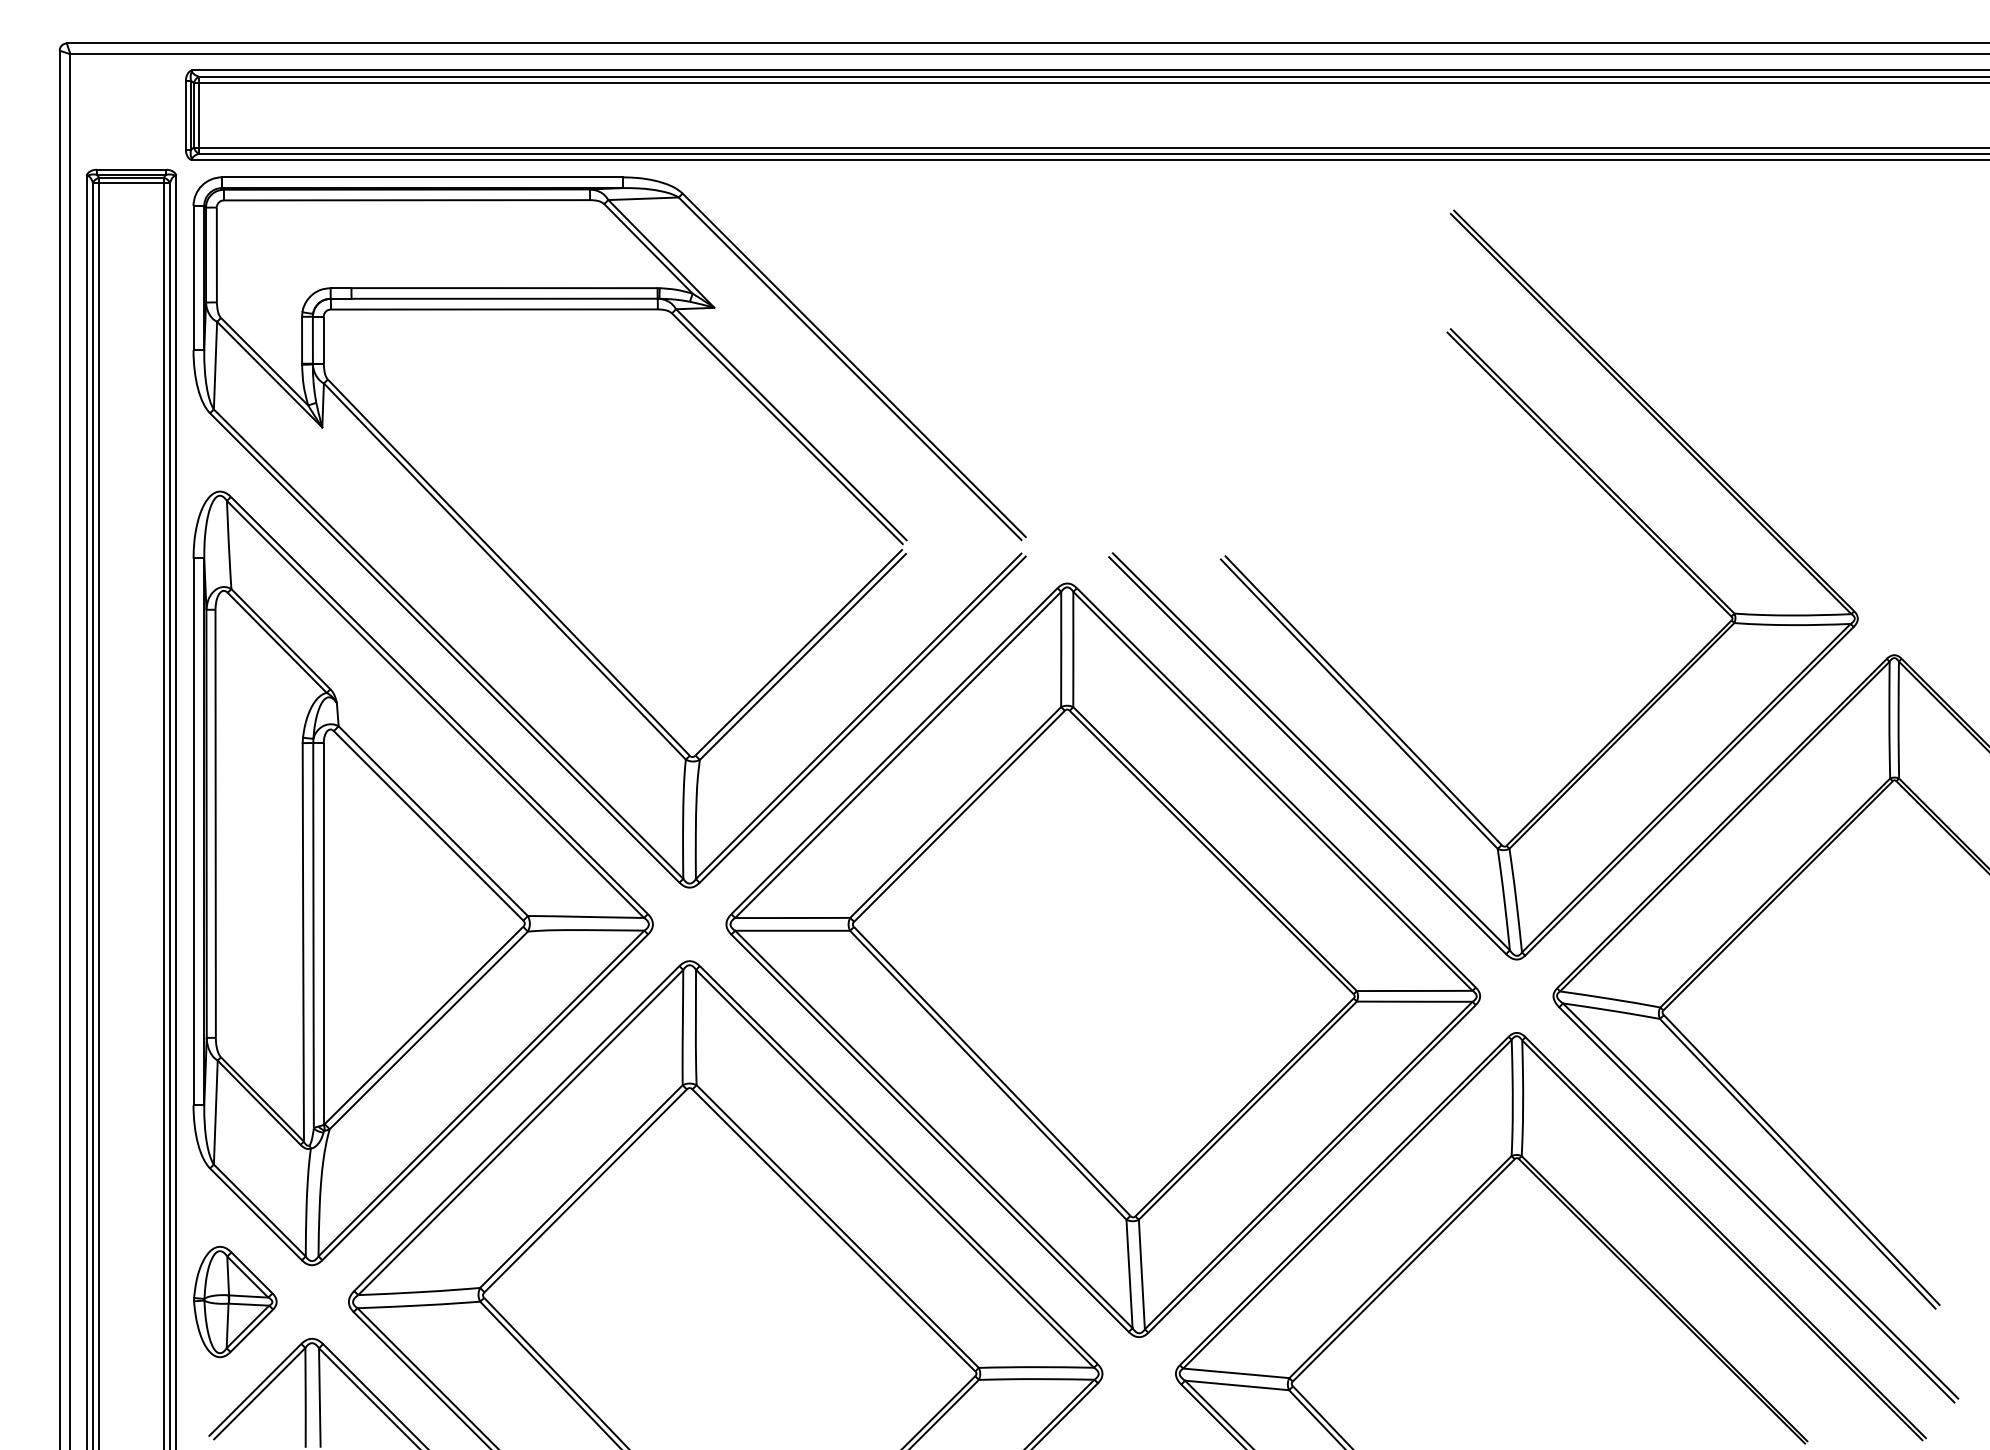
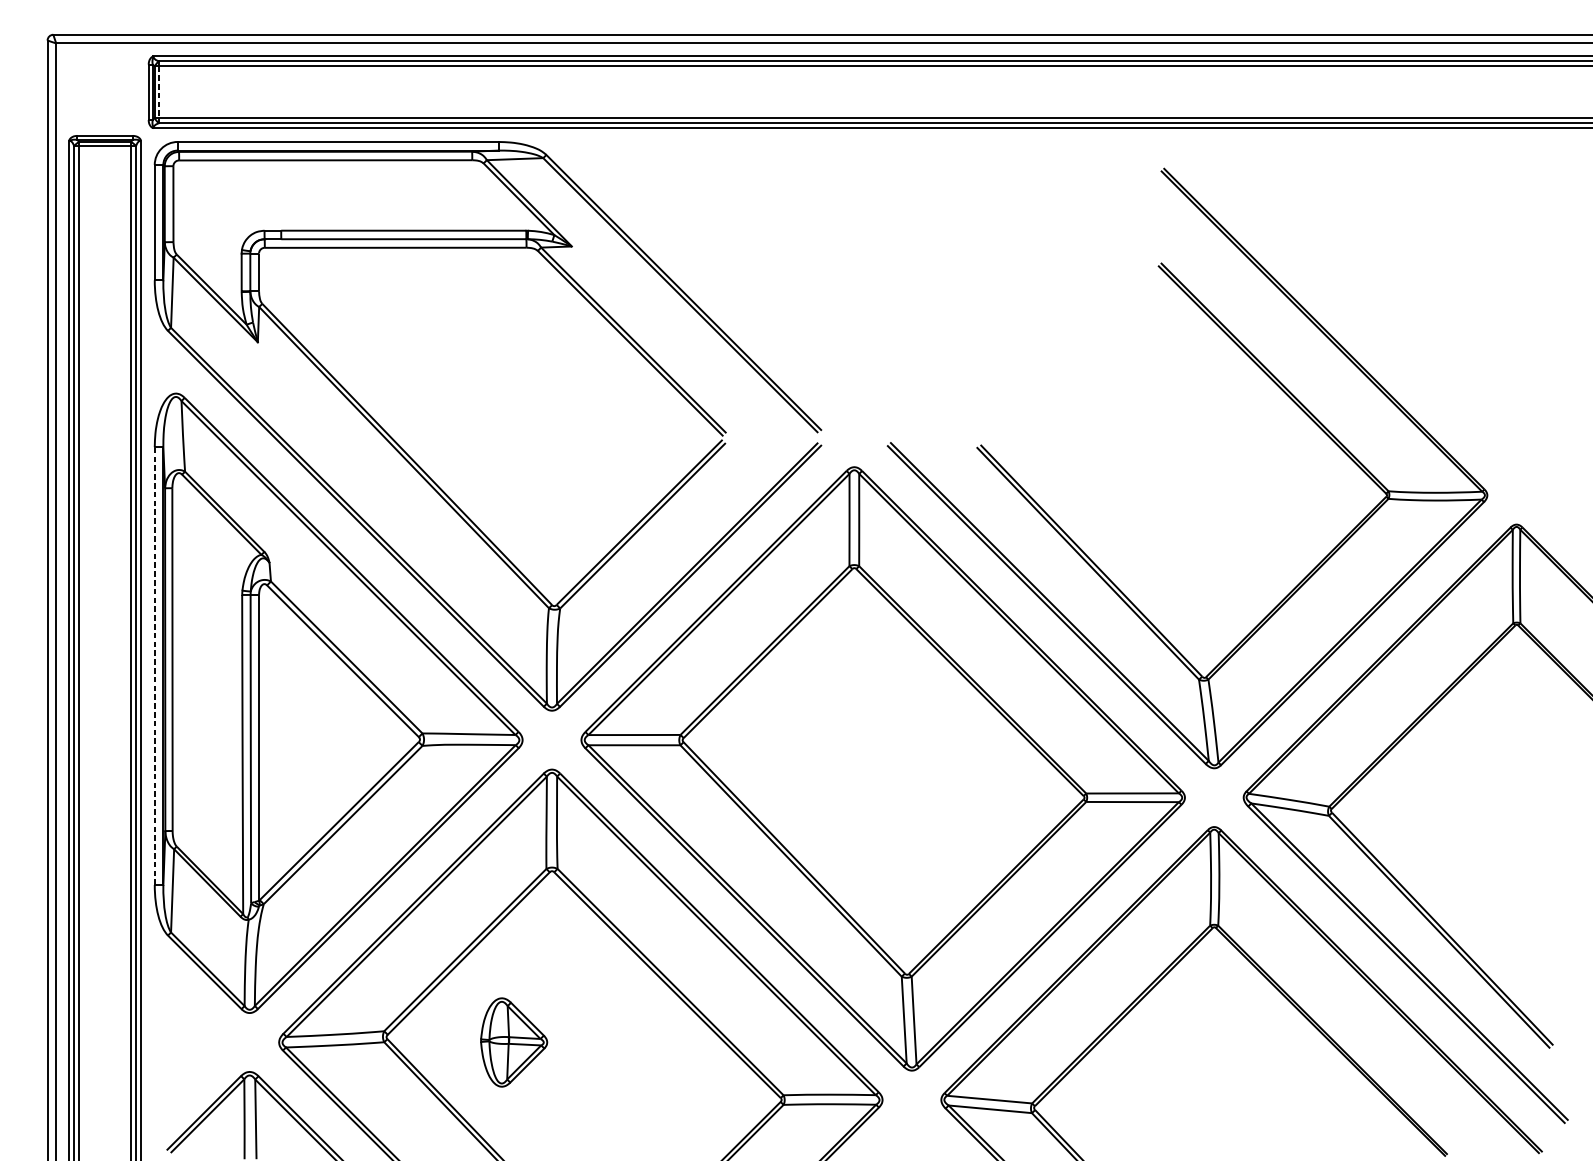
line: (199, 115) -> (159, 92), solid -> dashed
line: (193, 831) -> (154, 665), solid -> dashed
part: (235, 1301) -> (514, 1042), moved

